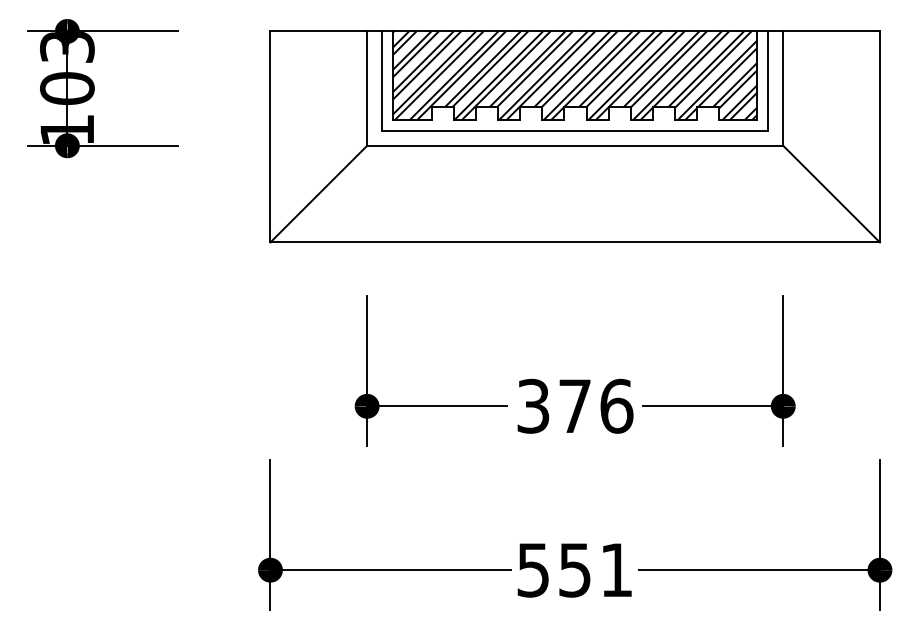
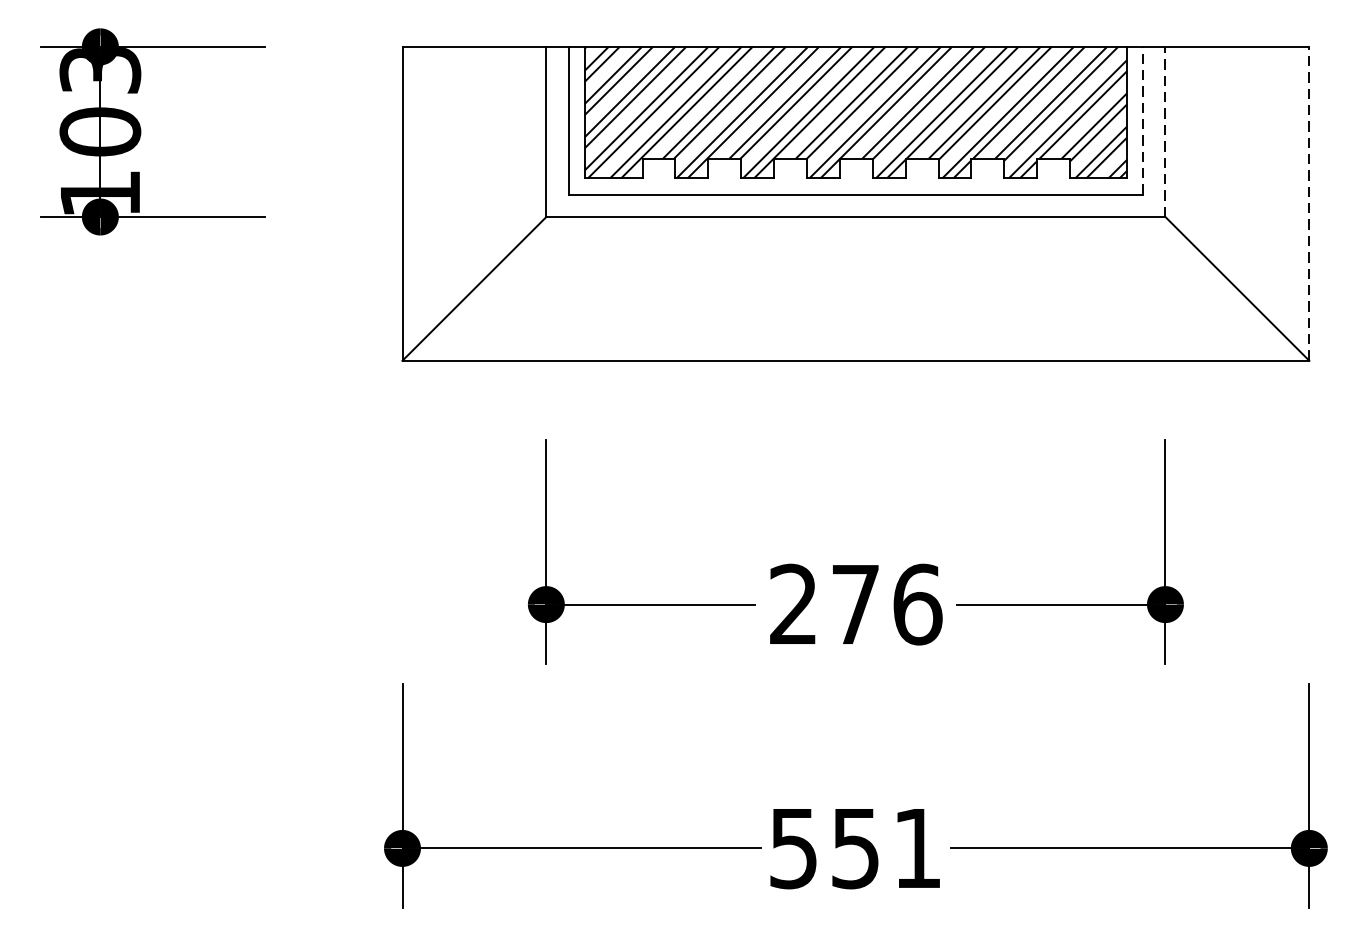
line: (768, 81) -> (1143, 121), solid -> dashed
line: (783, 88) -> (1165, 131), solid -> dashed
line: (879, 136) -> (1308, 203), solid -> dashed
text: (533, 406) -> (793, 604), 376 -> 276

